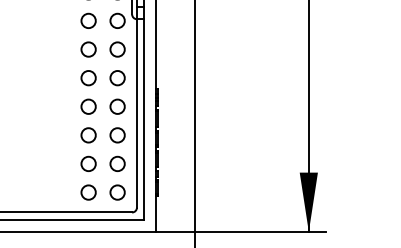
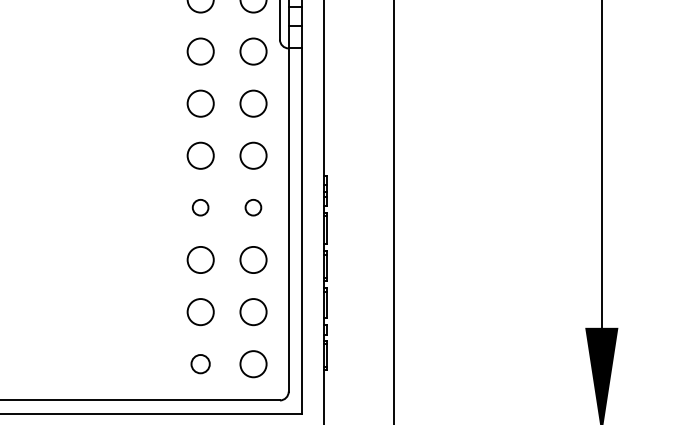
circle: (88, 106) -> (200, 207), size x0.6
circle: (117, 106) -> (253, 207), size x0.6
circle: (88, 192) -> (200, 364), size x0.7

